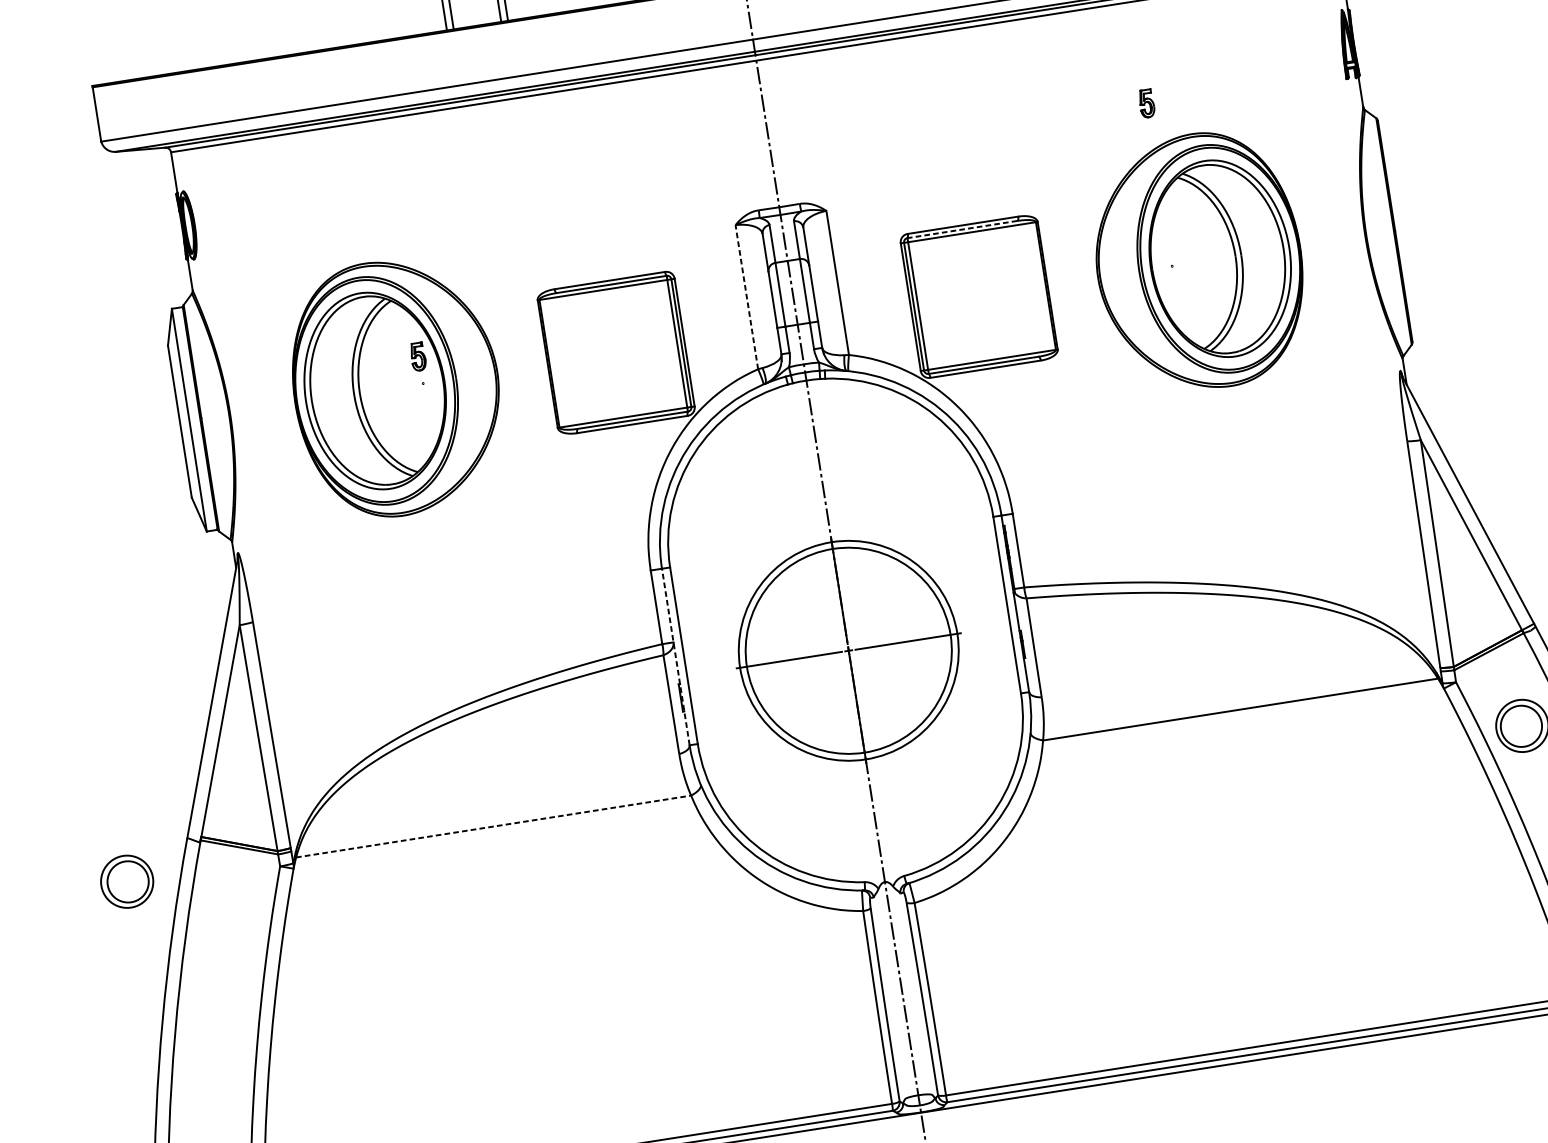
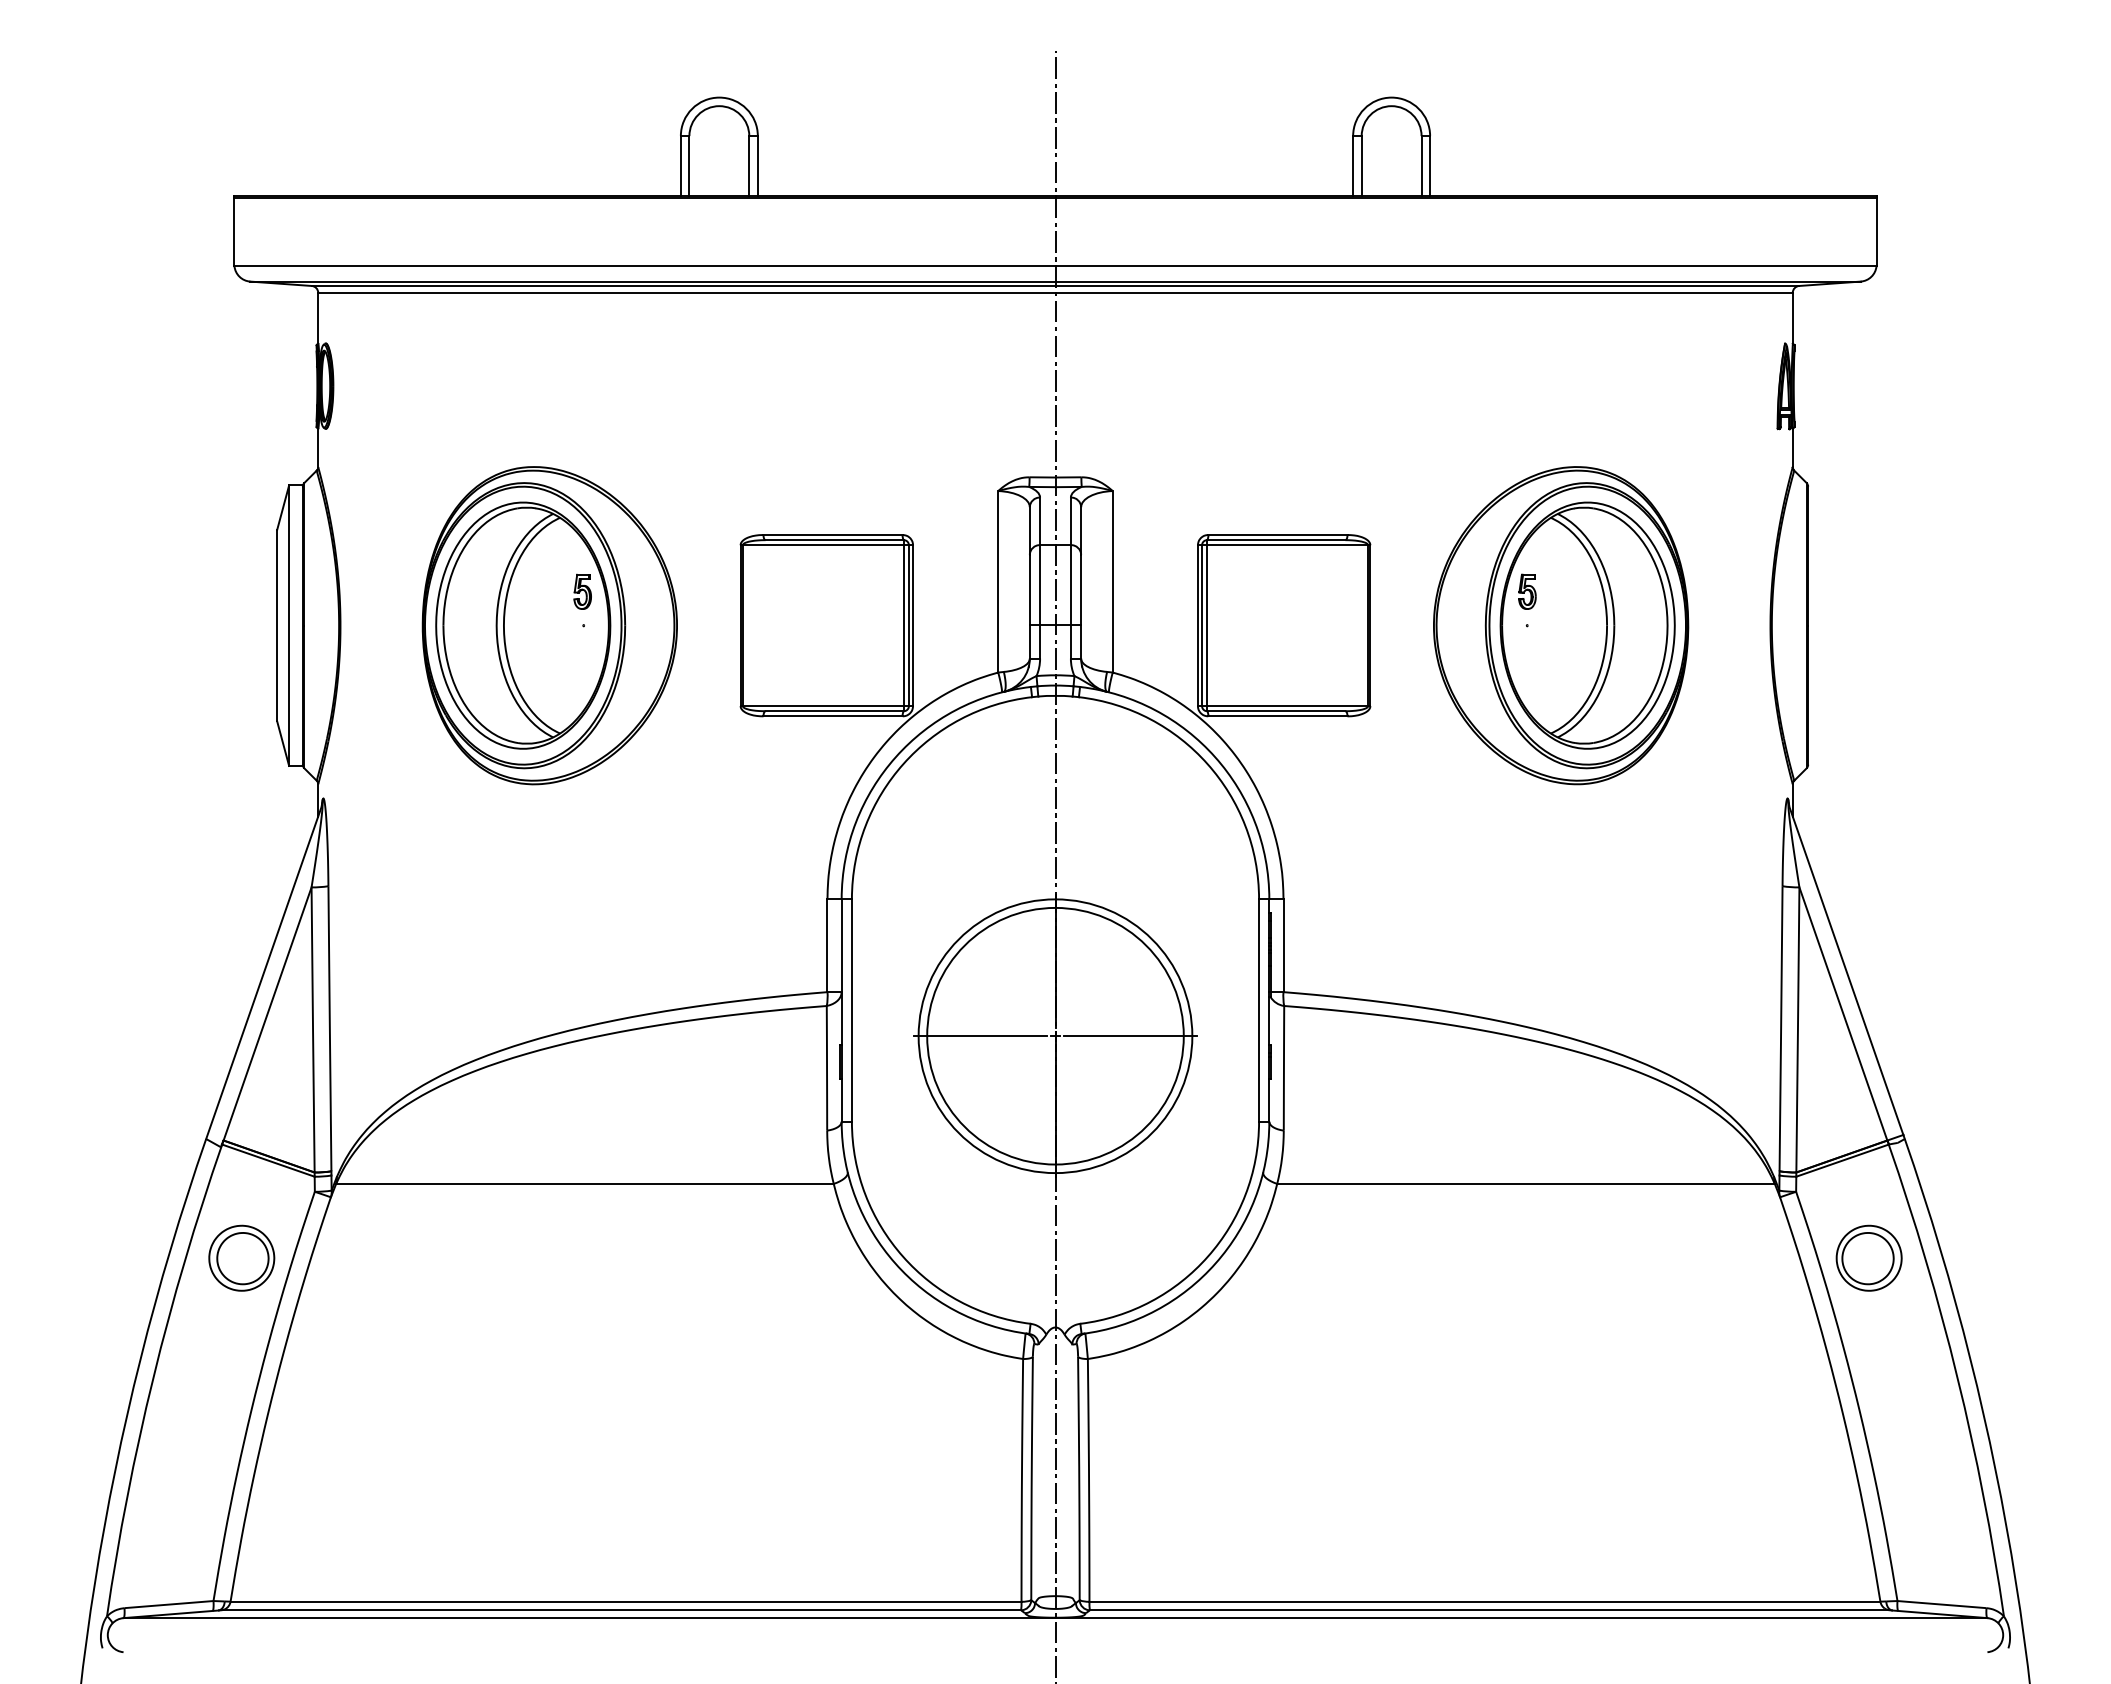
part: (1146, 103) -> (1527, 591), moved
line: (961, 229) -> (1275, 540), dashed -> solid
line: (746, 296) -> (998, 581), dashed -> solid
line: (675, 656) -> (841, 1010), dashed -> solid
line: (493, 826) -> (584, 1183), dashed -> solid
part: (126, 881) -> (241, 1257), moved

